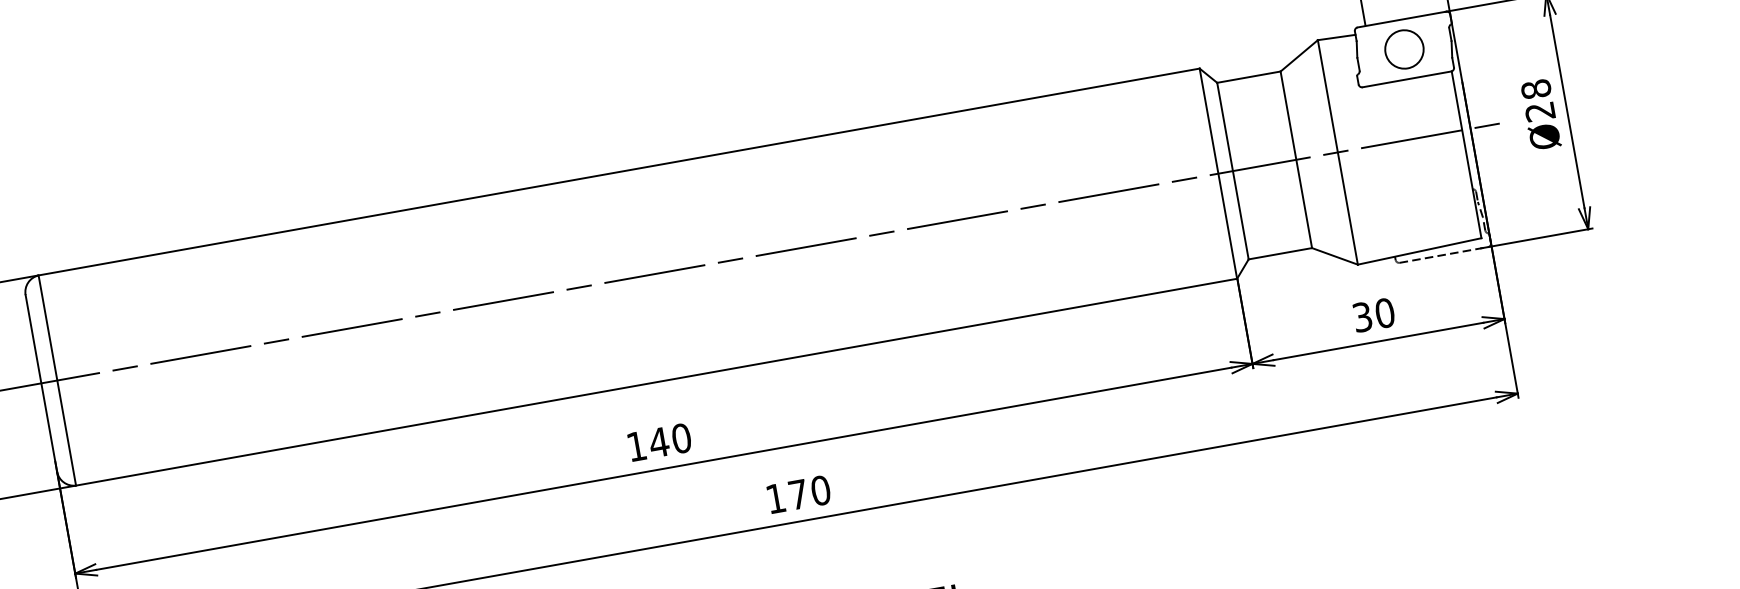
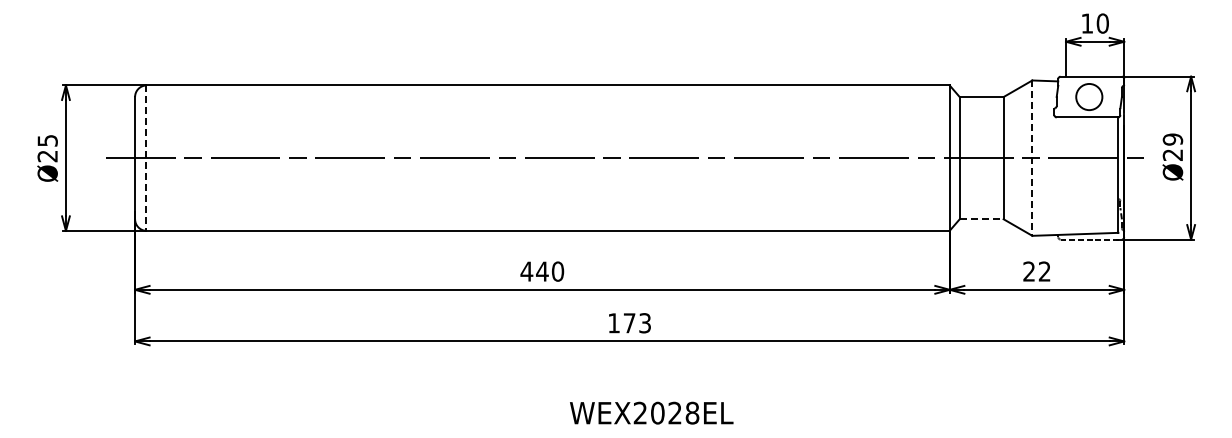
text: (1537, 89) -> (1173, 139), Ø28 -> Ø29
line: (1338, 152) -> (1032, 158), solid -> dashed
line: (1280, 254) -> (981, 219), solid -> dashed
text: (1373, 315) -> (1036, 271), 30 -> 22
line: (57, 380) -> (146, 158), solid -> dashed
text: (636, 446) -> (526, 271), 140 -> 440
text: (821, 490) -> (645, 323), 170 -> 173

